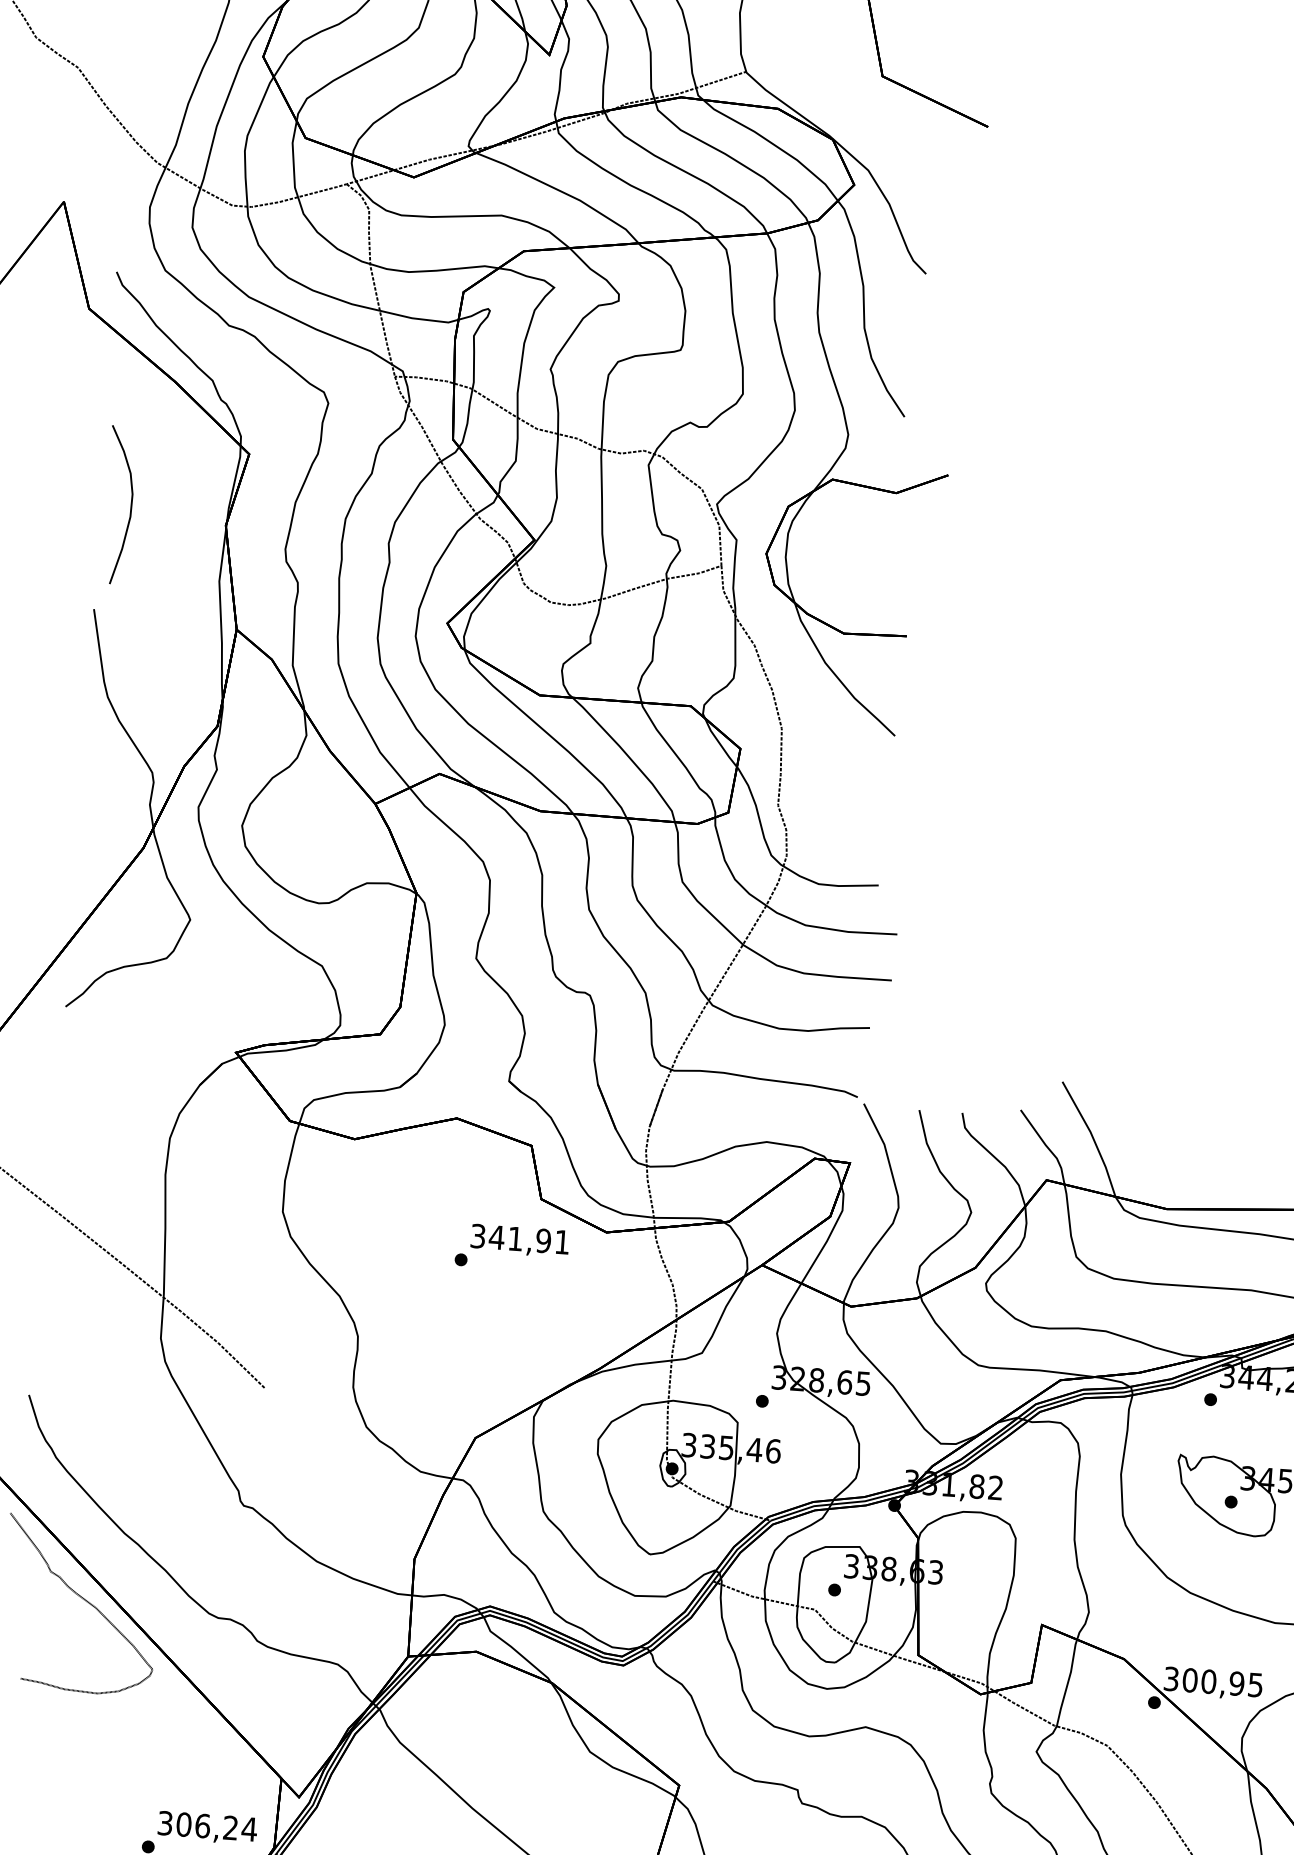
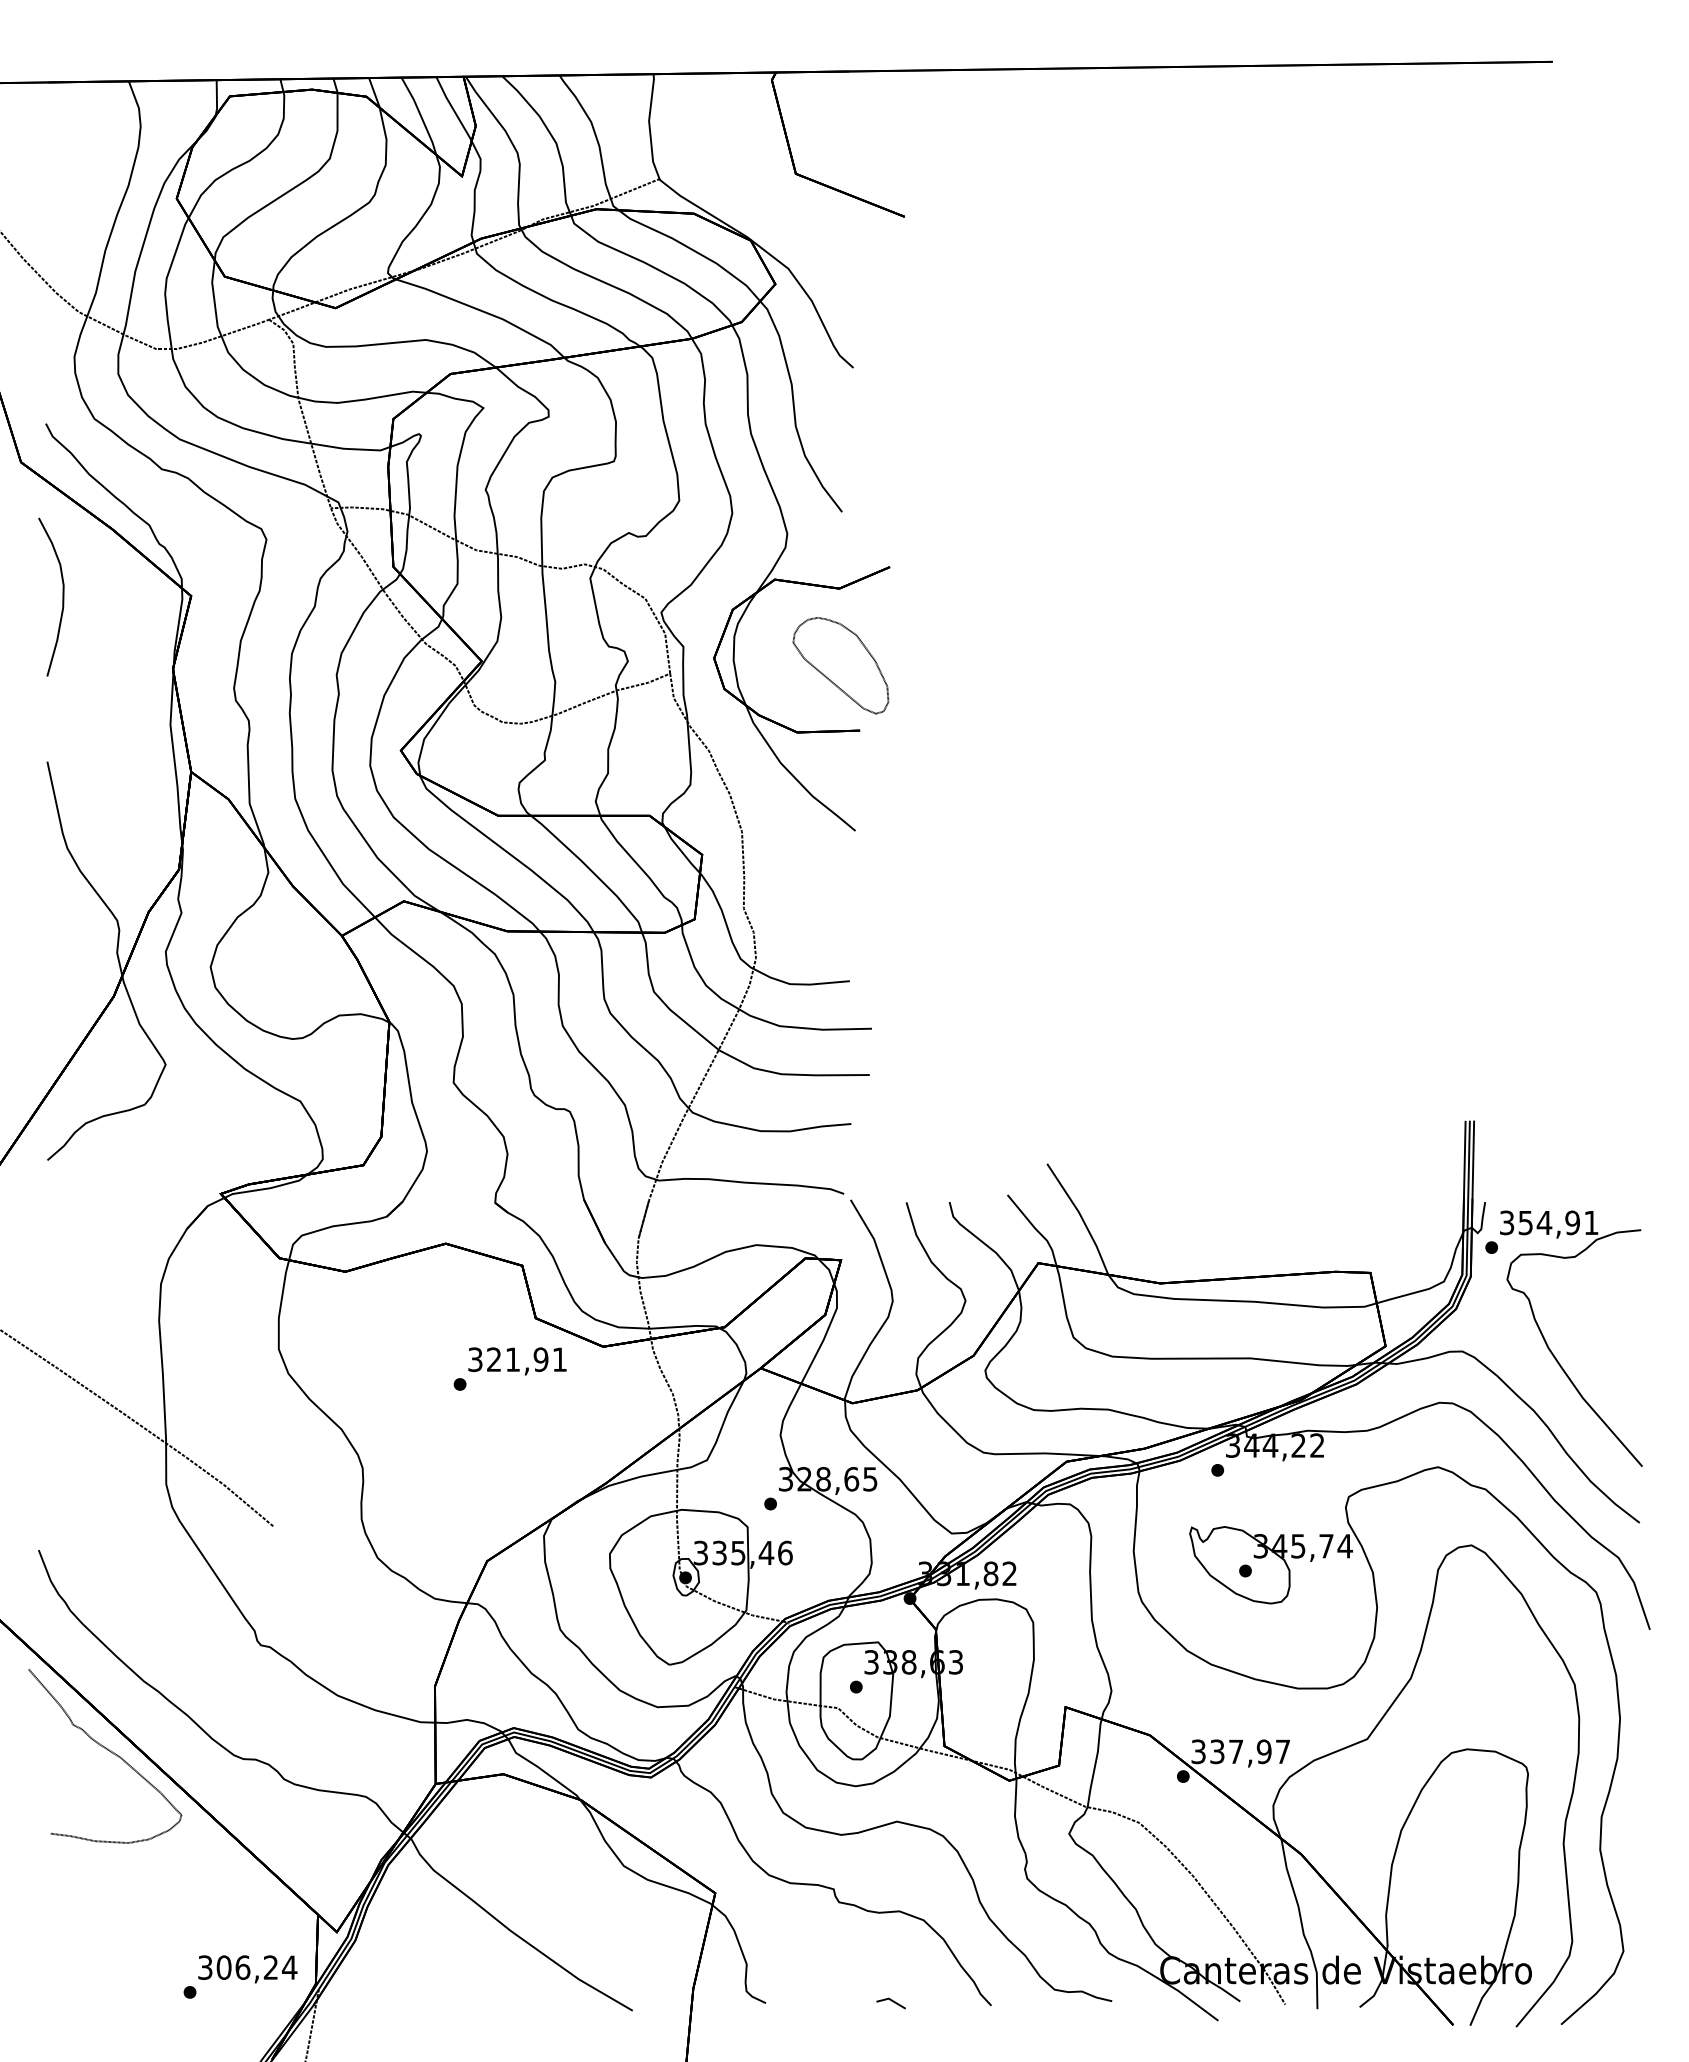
curve: (130, 505) -> (62, 596), moved
part: (891, 569) -> (840, 665), added
text: (496, 1237) -> (493, 1359), 341,91 -> 321,91
text: (1222, 1682) -> (1249, 1751), 300,95 -> 337,97

